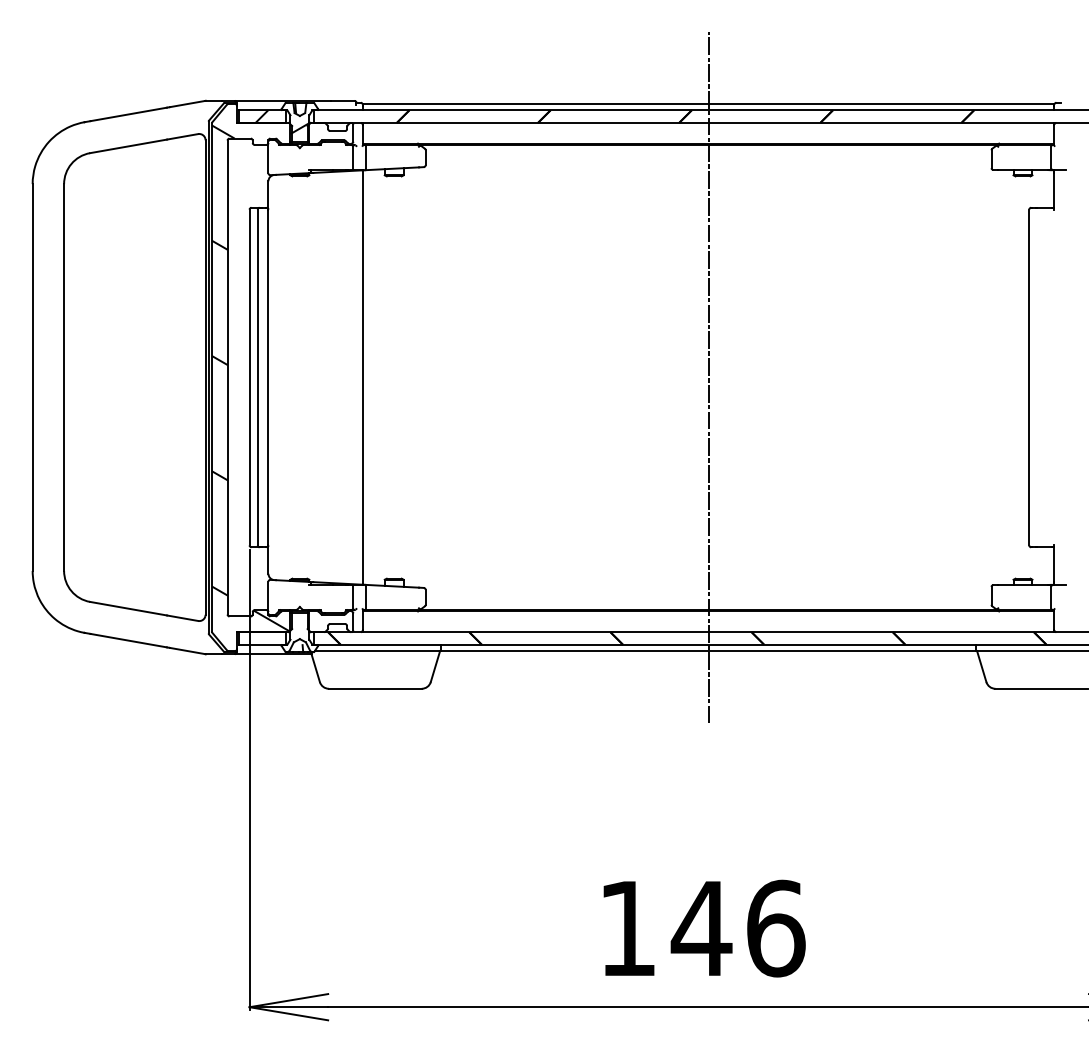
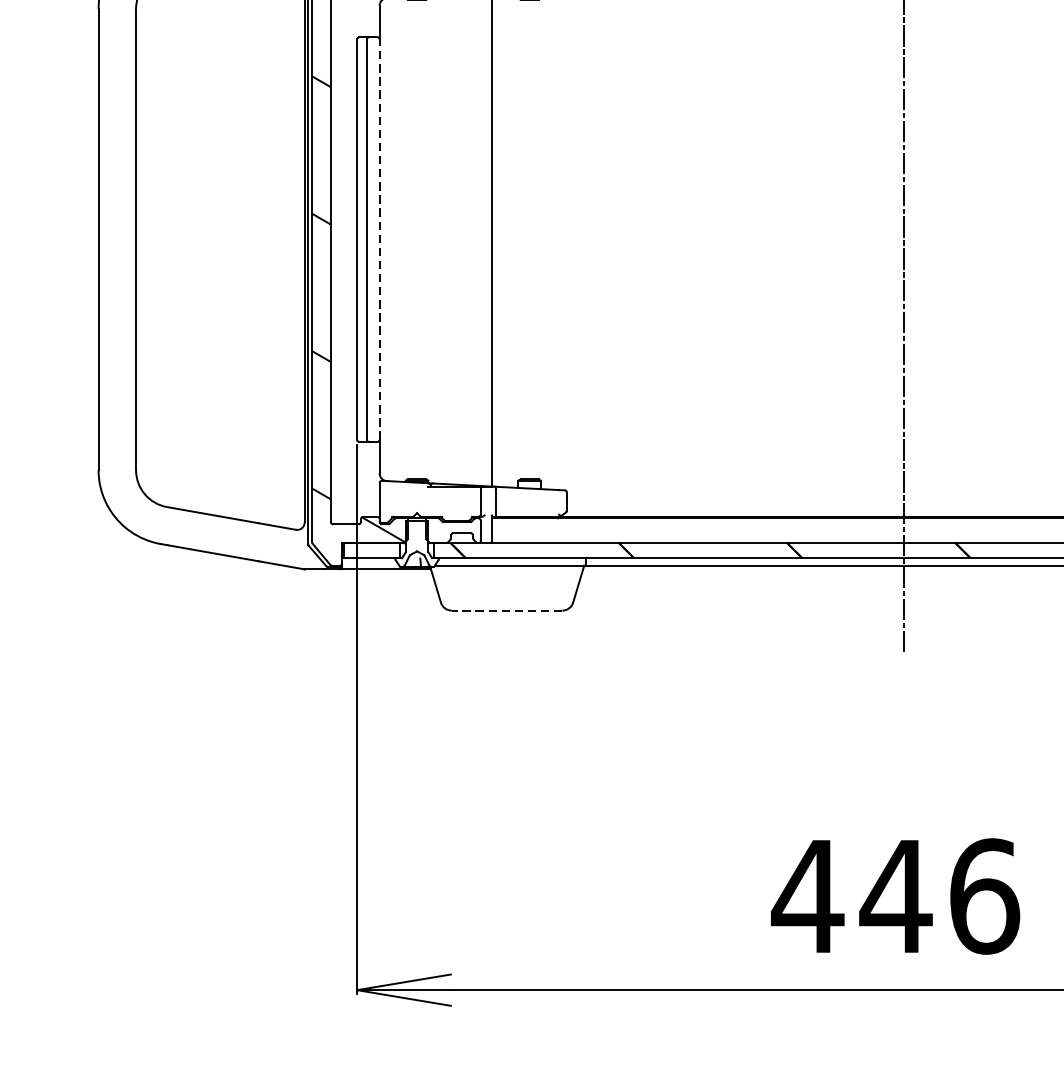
line: (268, 377) -> (379, 239), solid -> dashed
line: (374, 688) -> (506, 610), solid -> dashed
text: (627, 928) -> (807, 896), 146 -> 446

